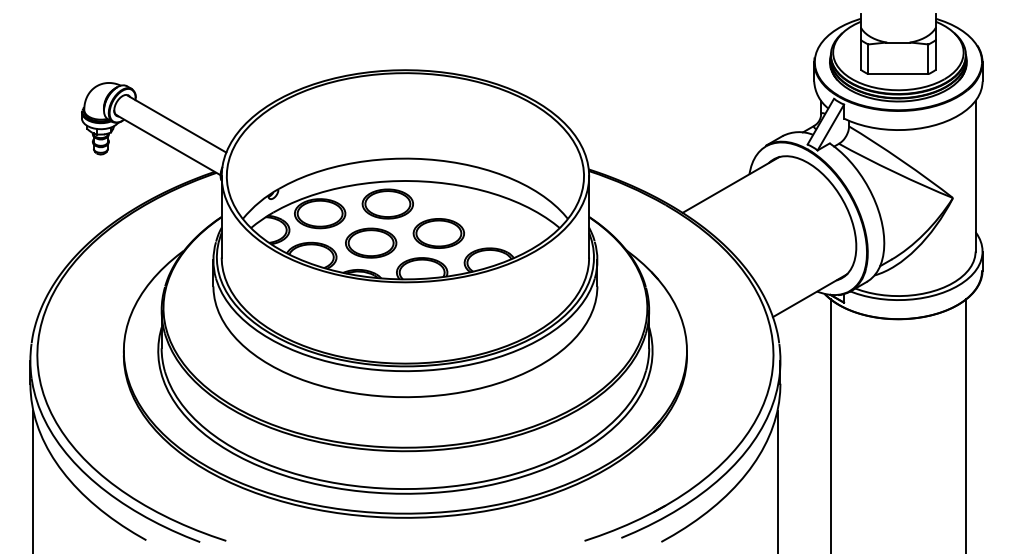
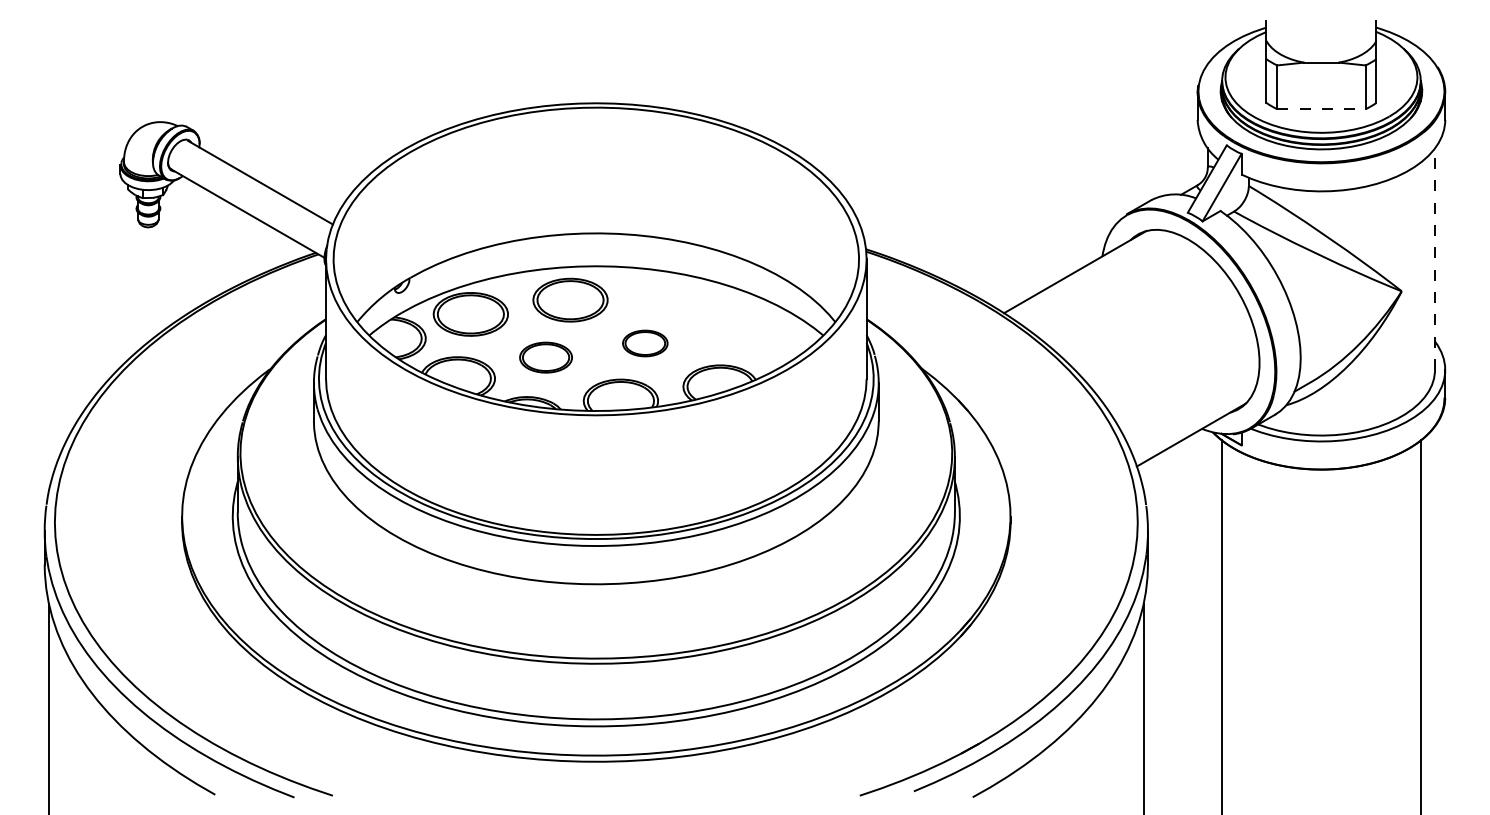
line: (898, 74) -> (1321, 109), solid -> dashed
line: (975, 175) -> (1434, 258), solid -> dashed
part: (438, 233) -> (644, 343), size x0.6
part: (371, 242) -> (546, 356), size x0.7

